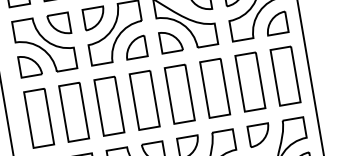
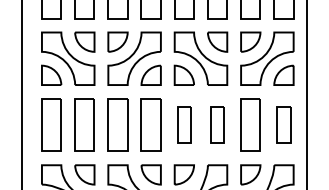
part: (285, 75) -> (283, 124), size x0.7
part: (215, 87) -> (217, 124), size x0.7
part: (180, 93) -> (184, 124), size x0.7

